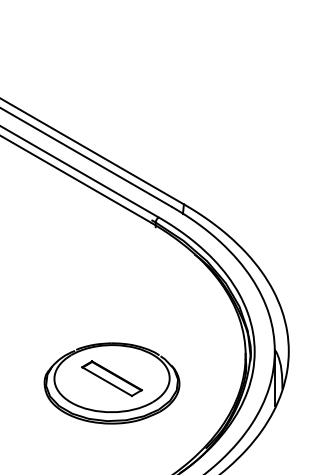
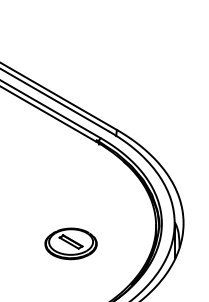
part: (111, 382) -> (70, 243), size x0.6

